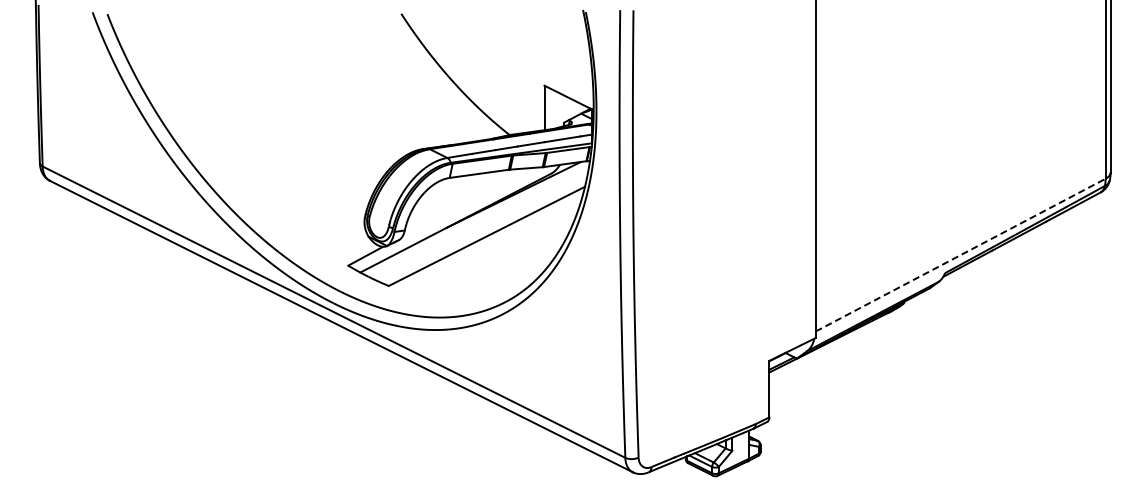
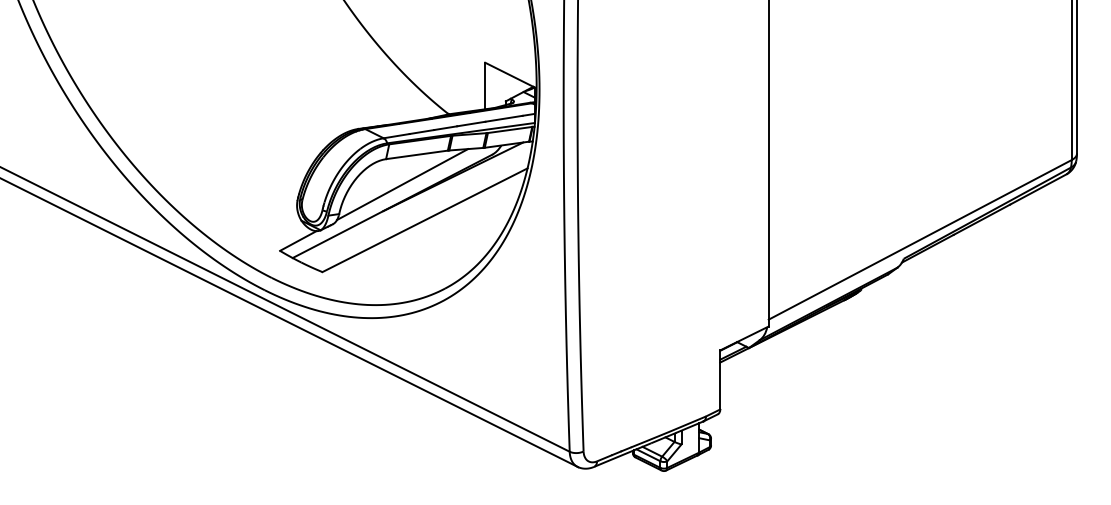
line: (465, 202) -> (402, 184), added
line: (960, 255) -> (920, 240), dashed -> solid

